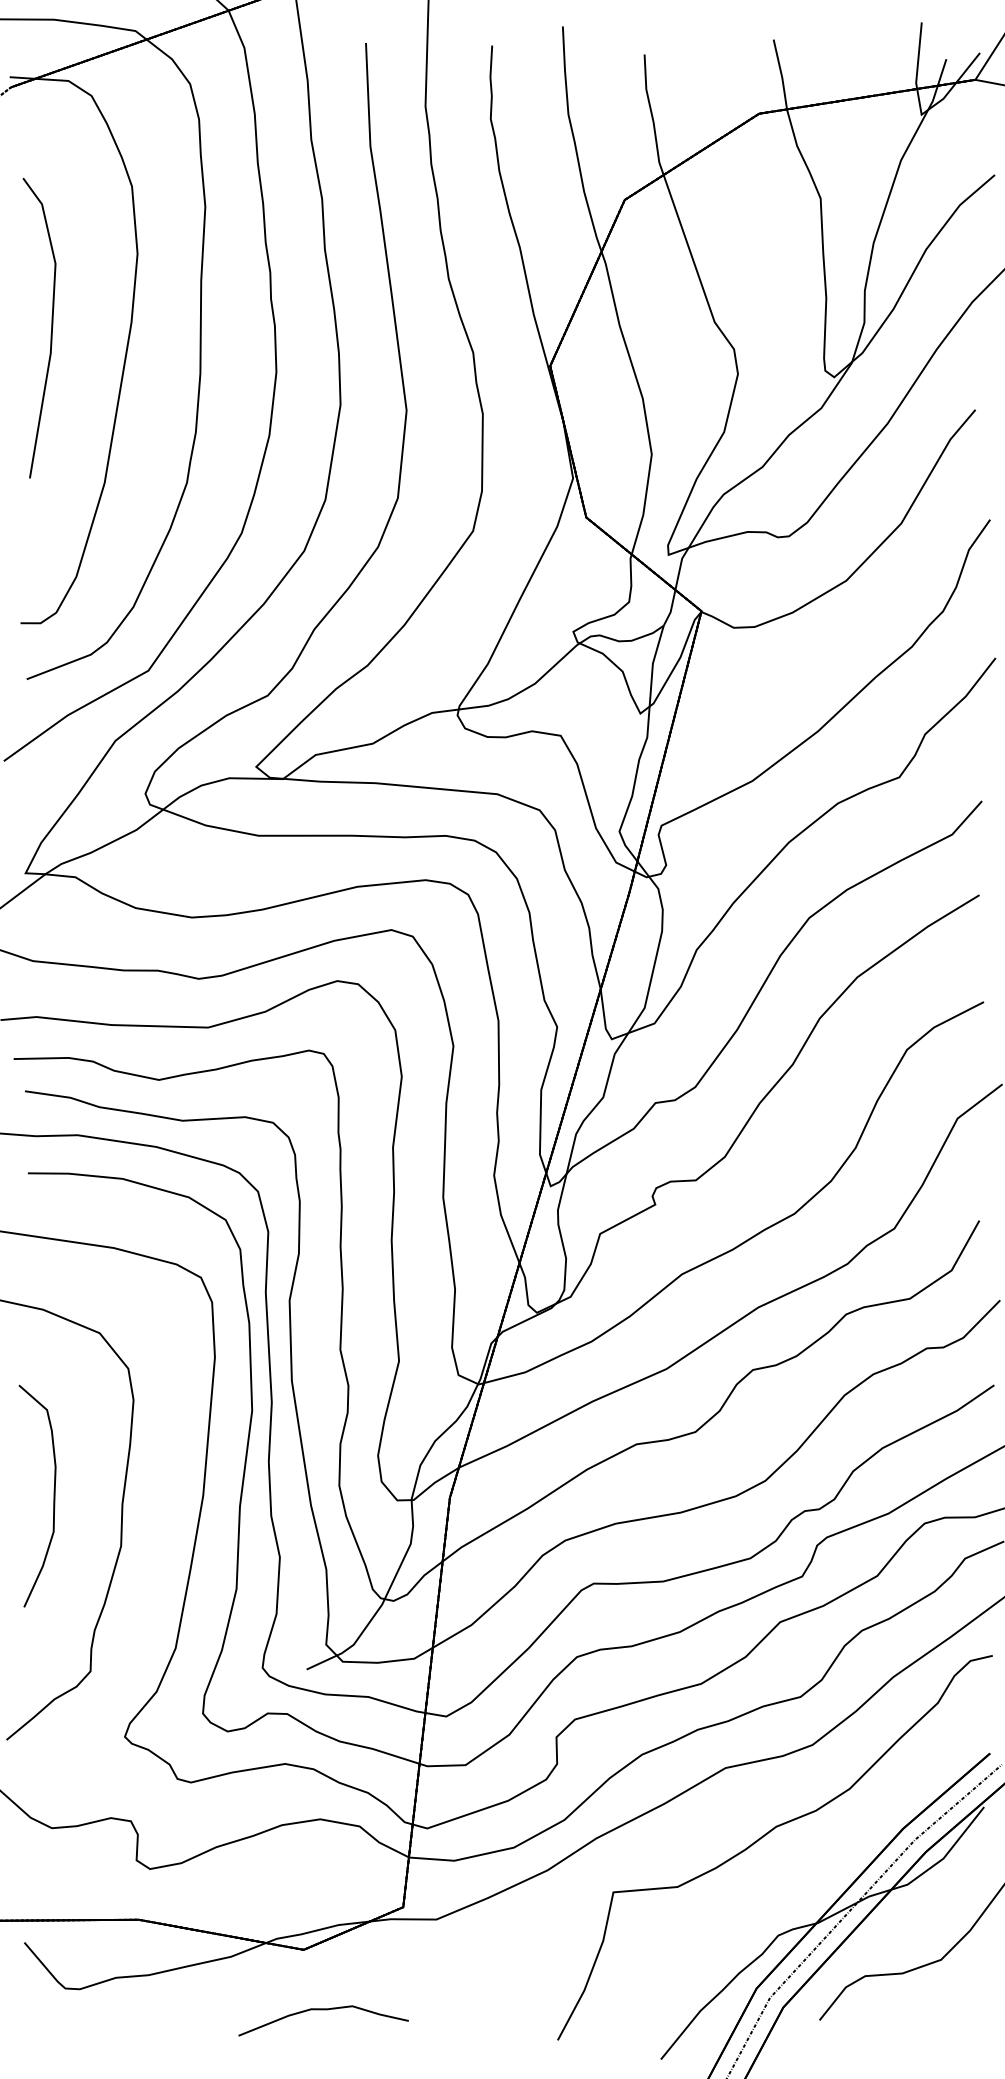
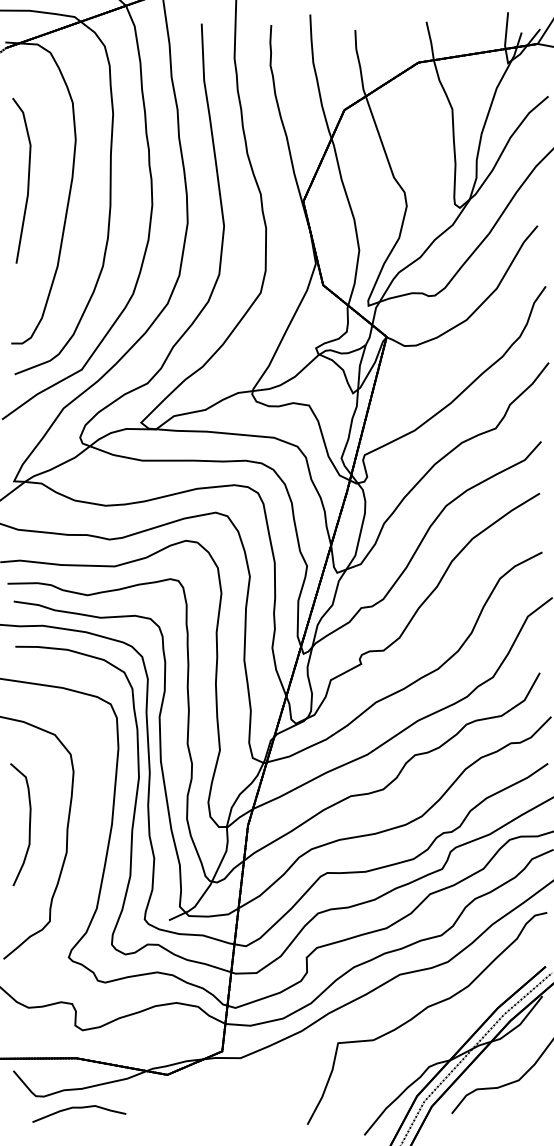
curve: (323, 2010) -> (79, 1108), moved

